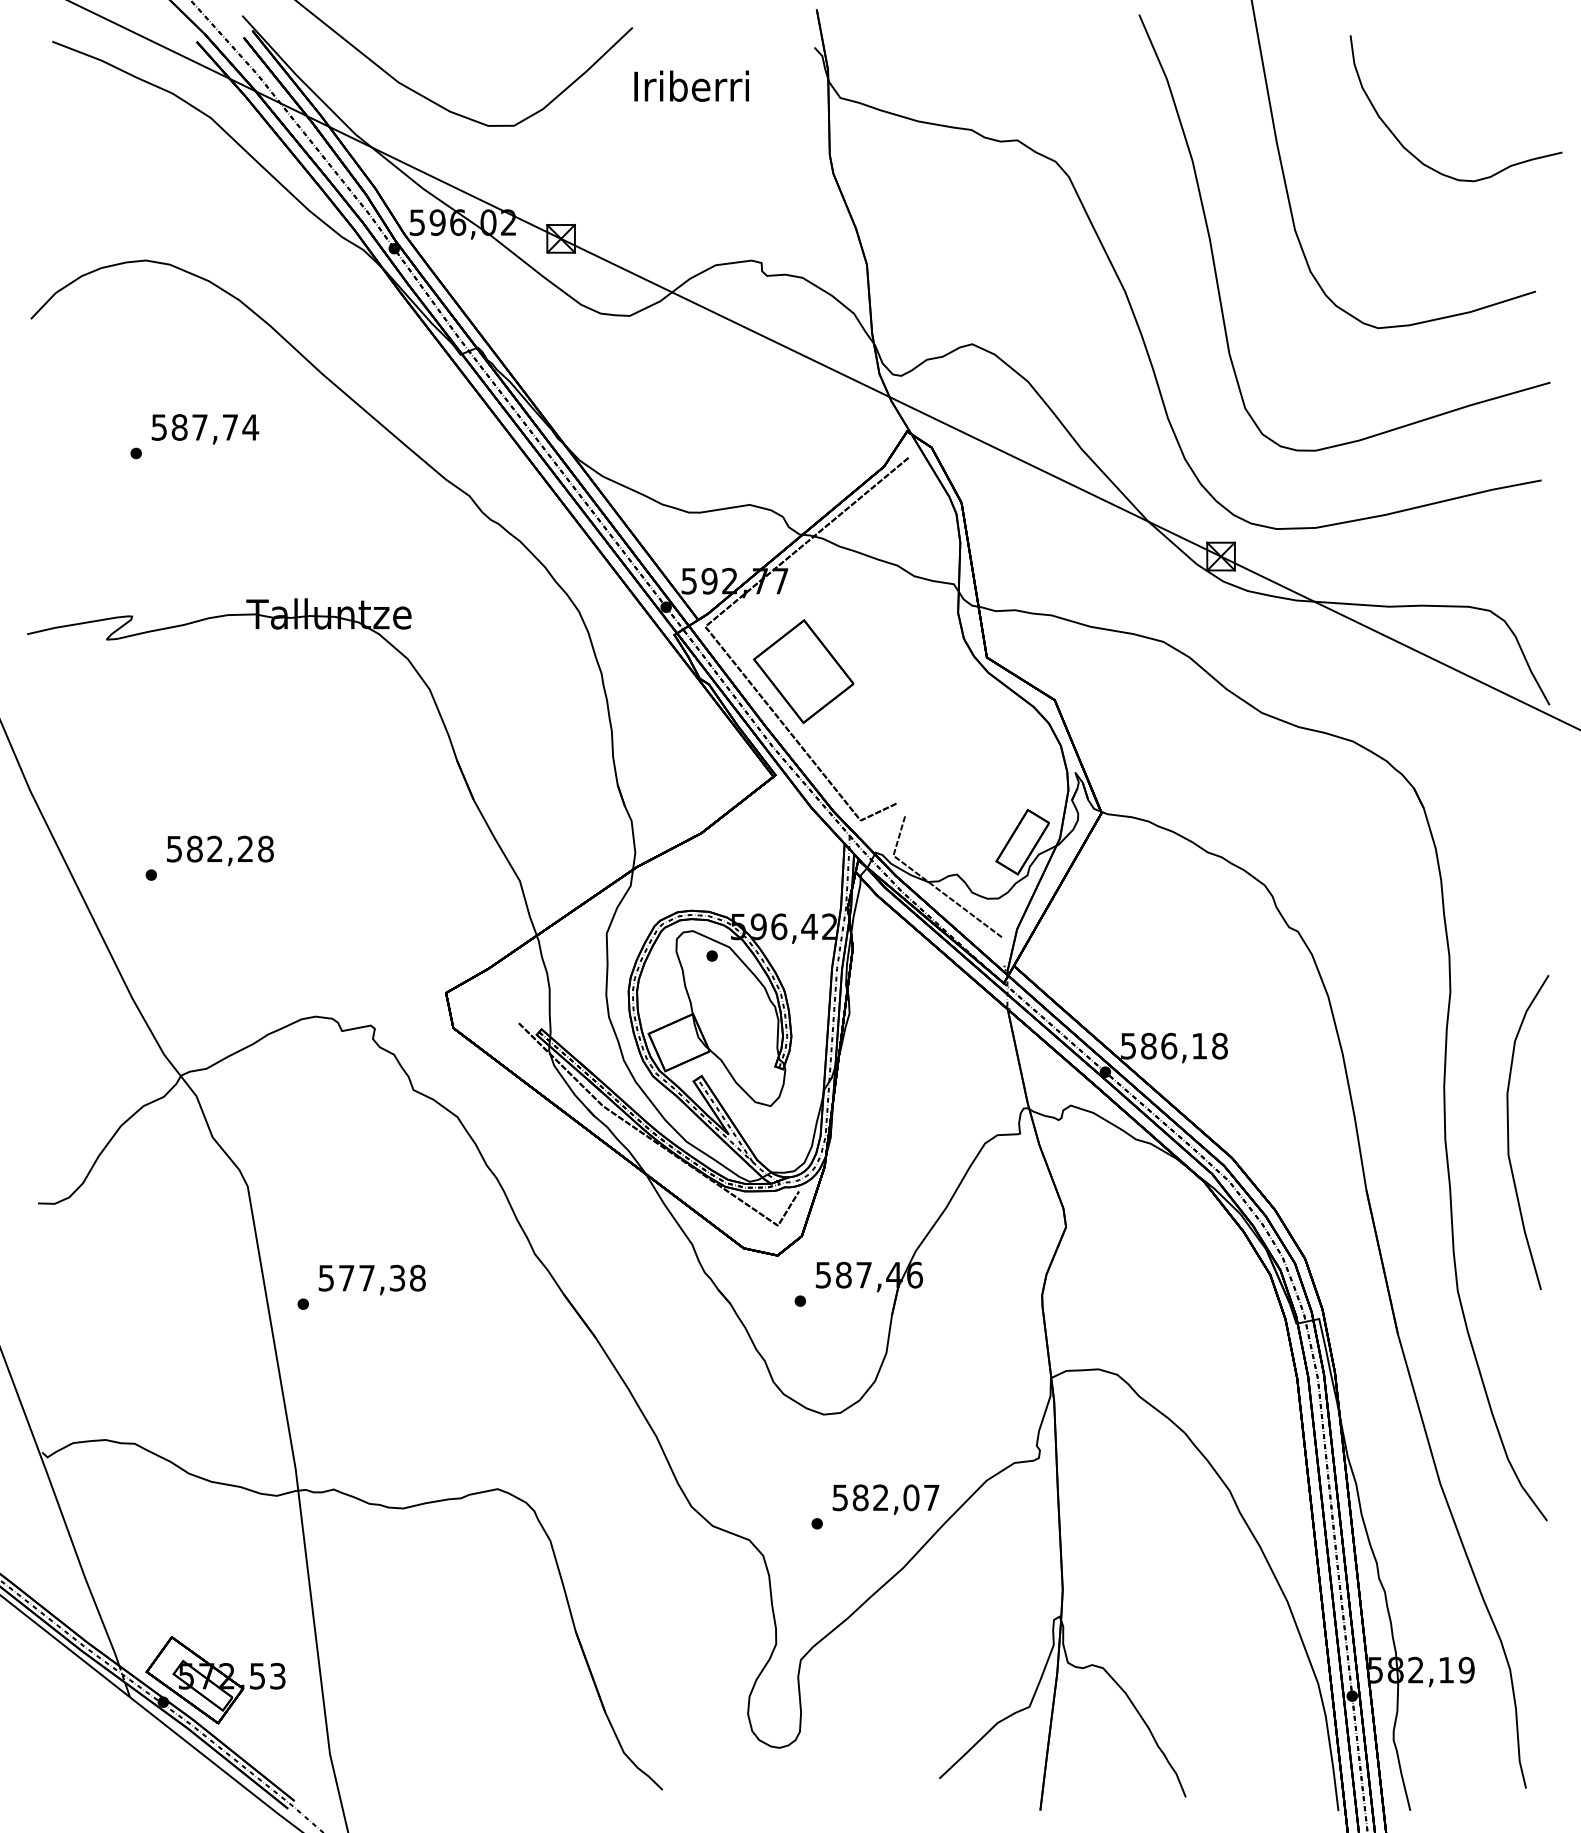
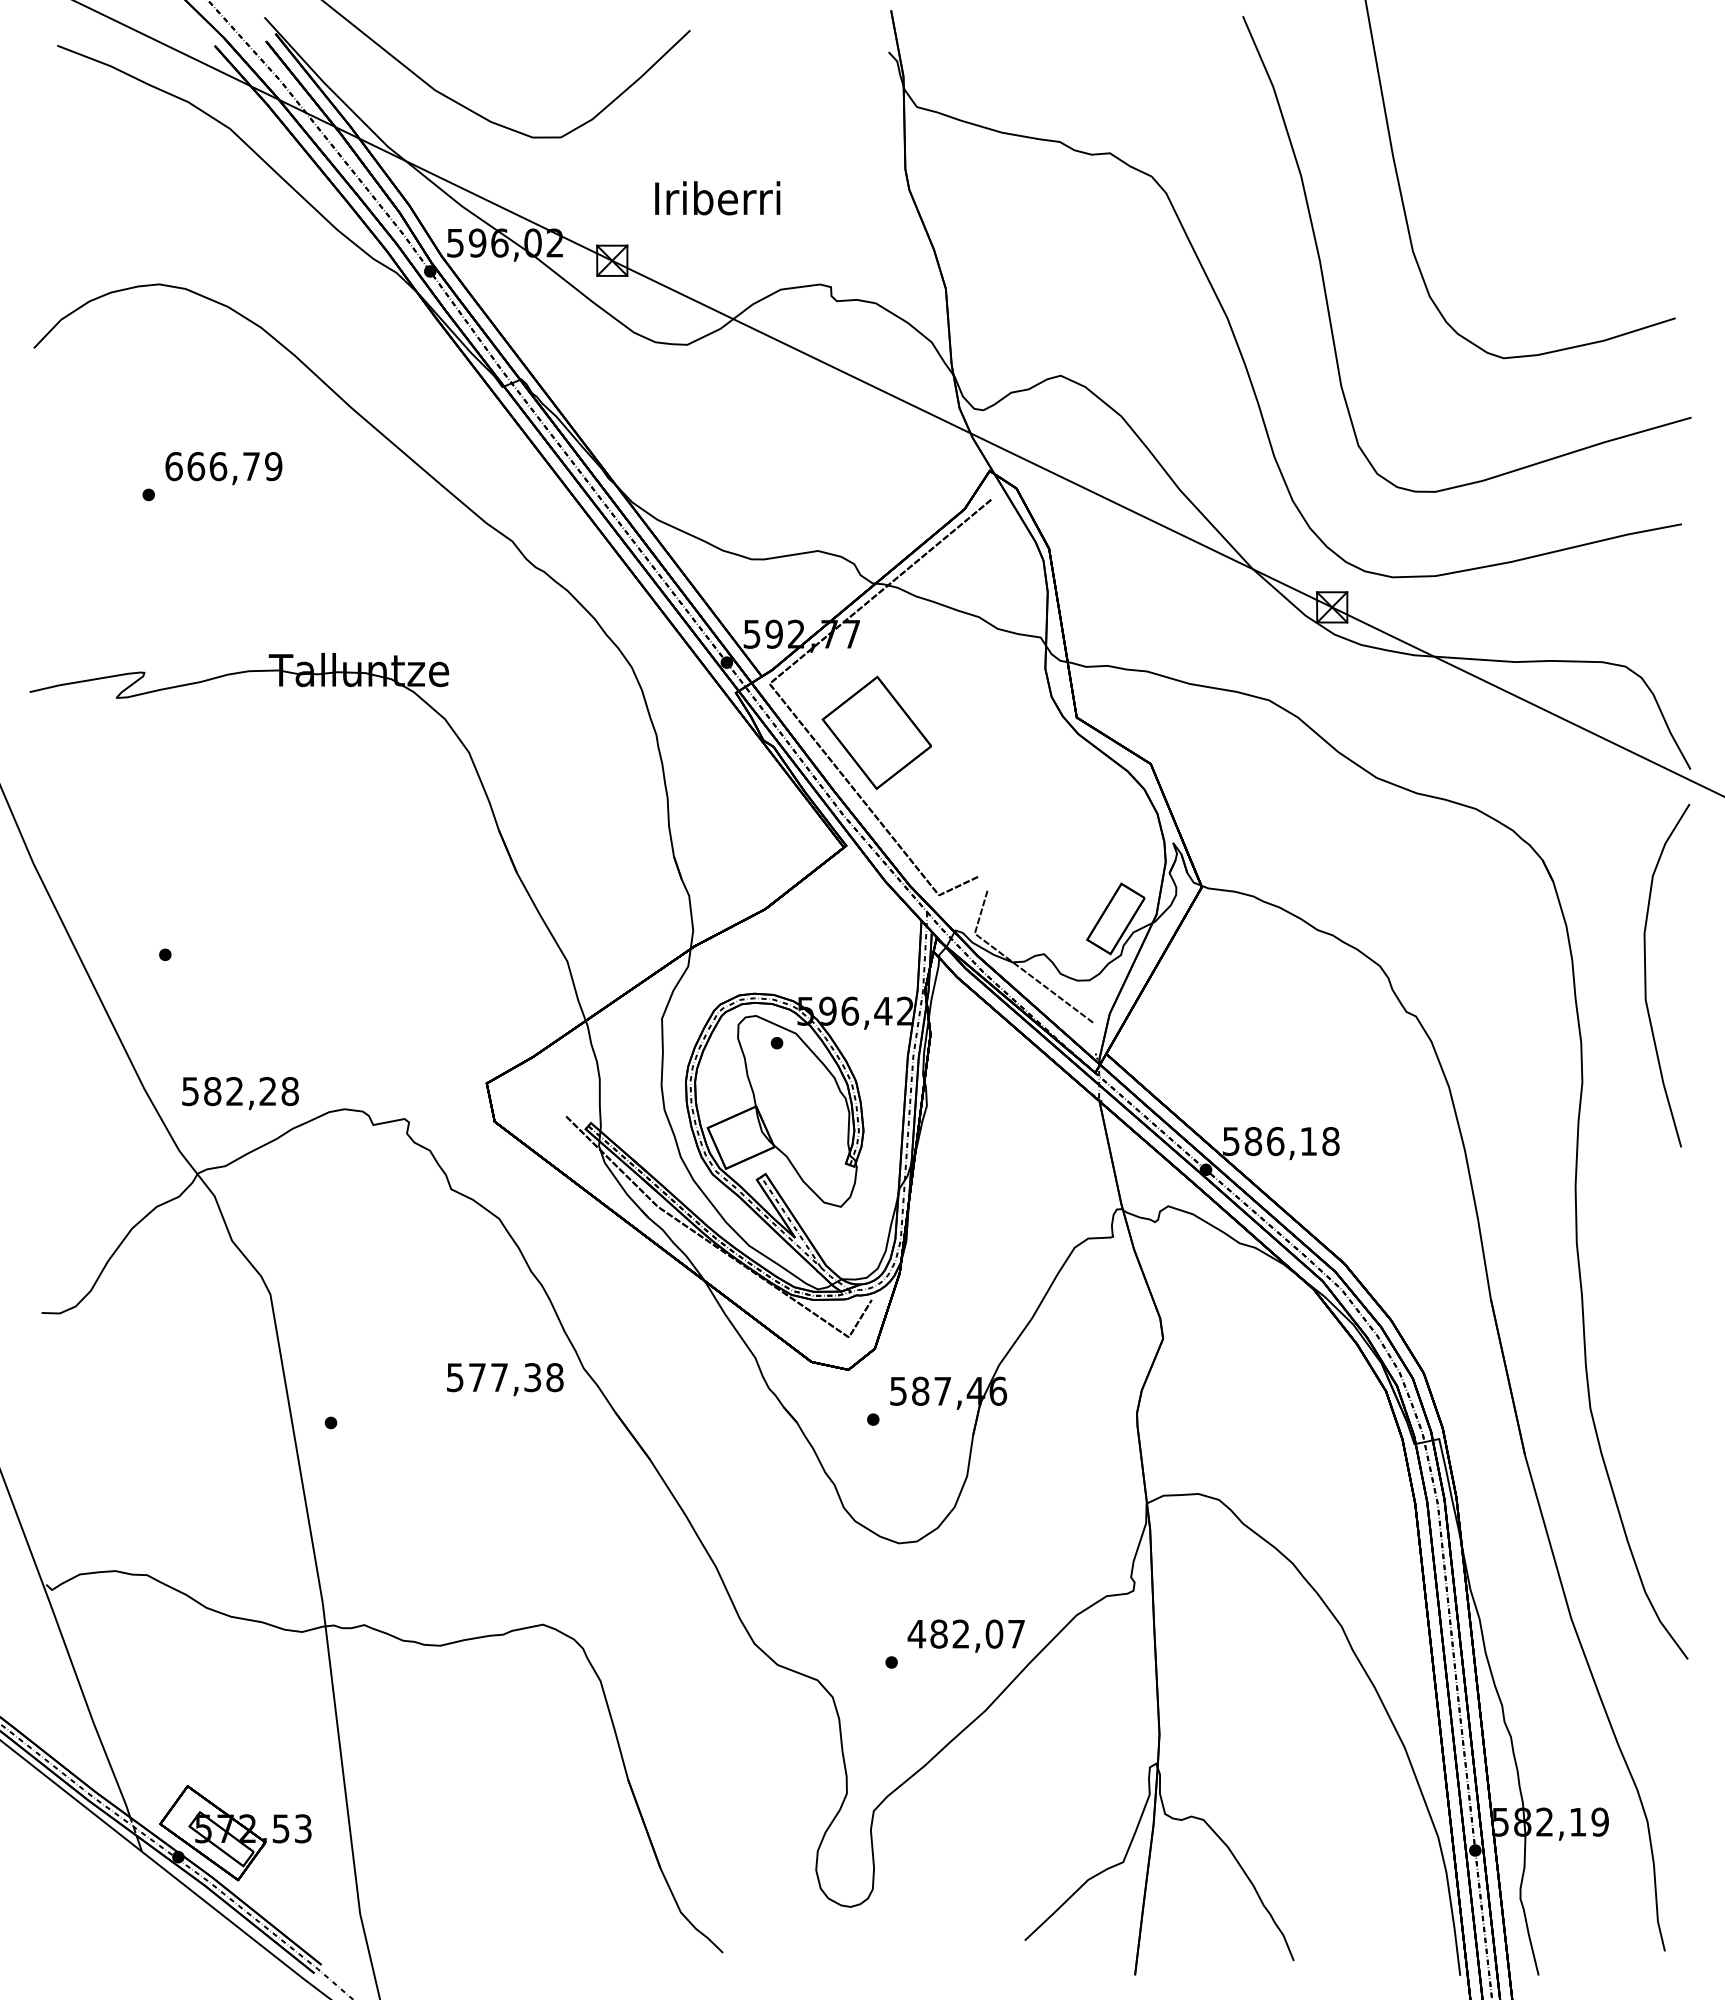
text: (691, 86) -> (717, 198), moved
curve: (1415, 156) -> (1544, 170), removed
text: (204, 427) -> (223, 466), 587,74 -> 666,79
text: (220, 850) -> (240, 1093), moved
curve: (1509, 1132) -> (1646, 975), moved
text: (372, 1279) -> (505, 1379), moved
text: (840, 1498) -> (916, 1634), 582,07 -> 482,07

